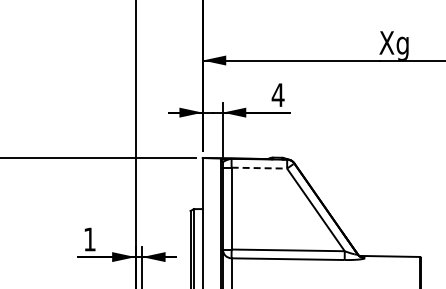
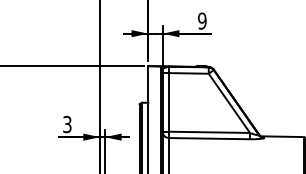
text: (277, 95) -> (201, 21), 4 -> 9
line: (259, 168) -> (188, 73), dashed -> solid
text: (89, 239) -> (67, 124), 1 -> 3

